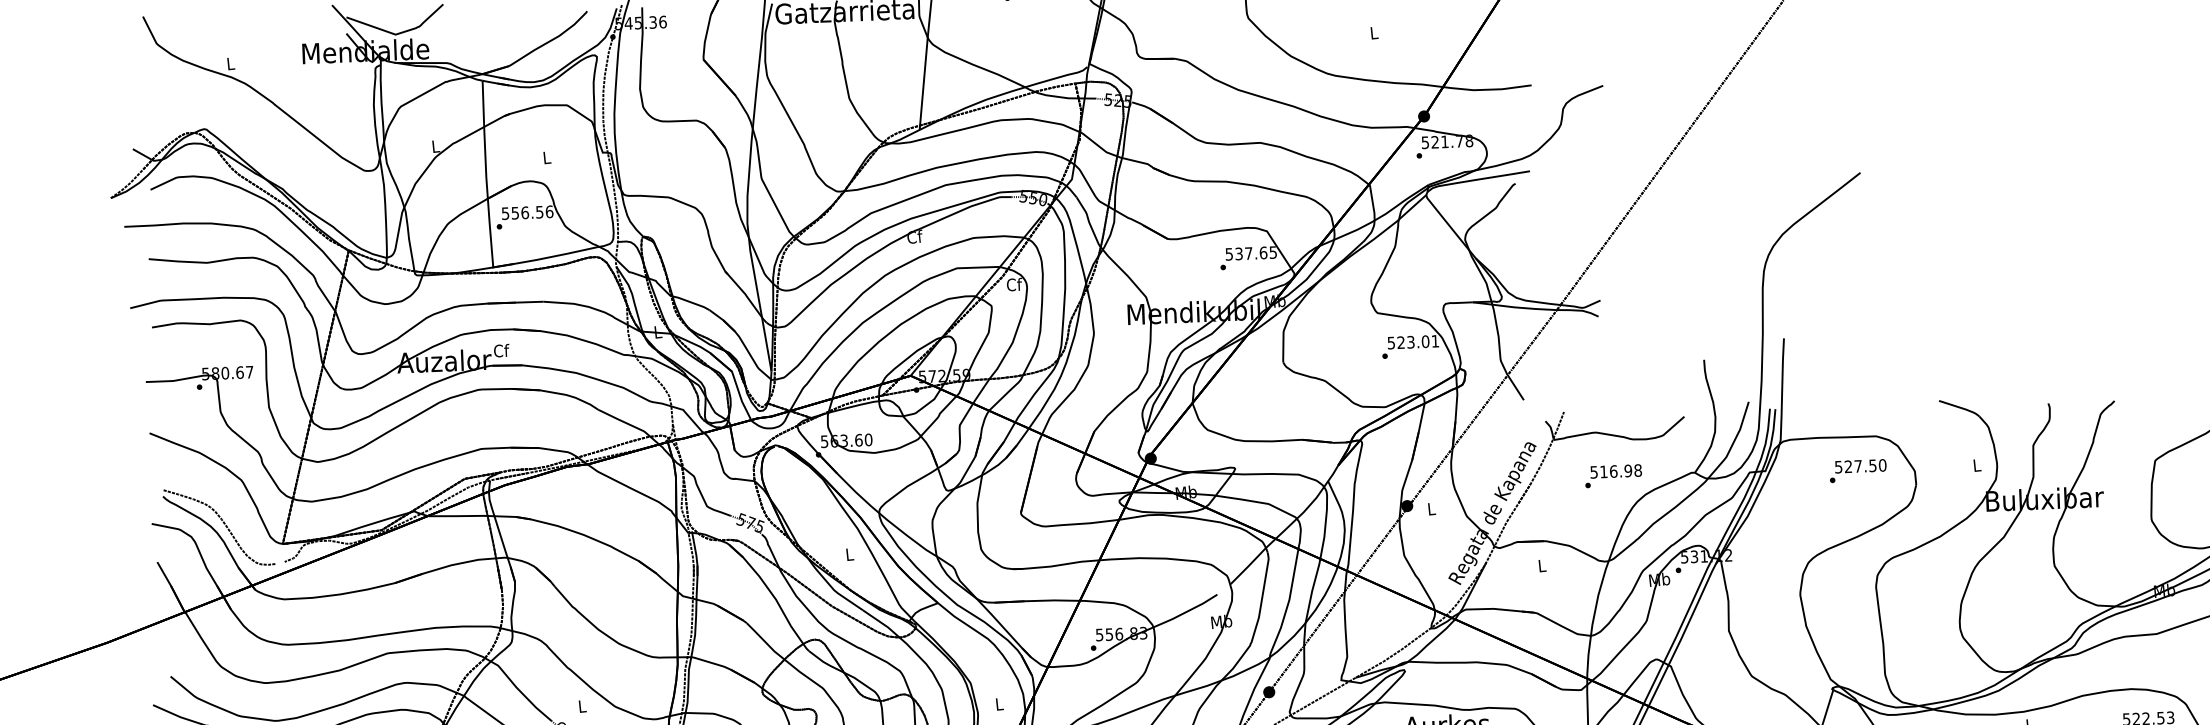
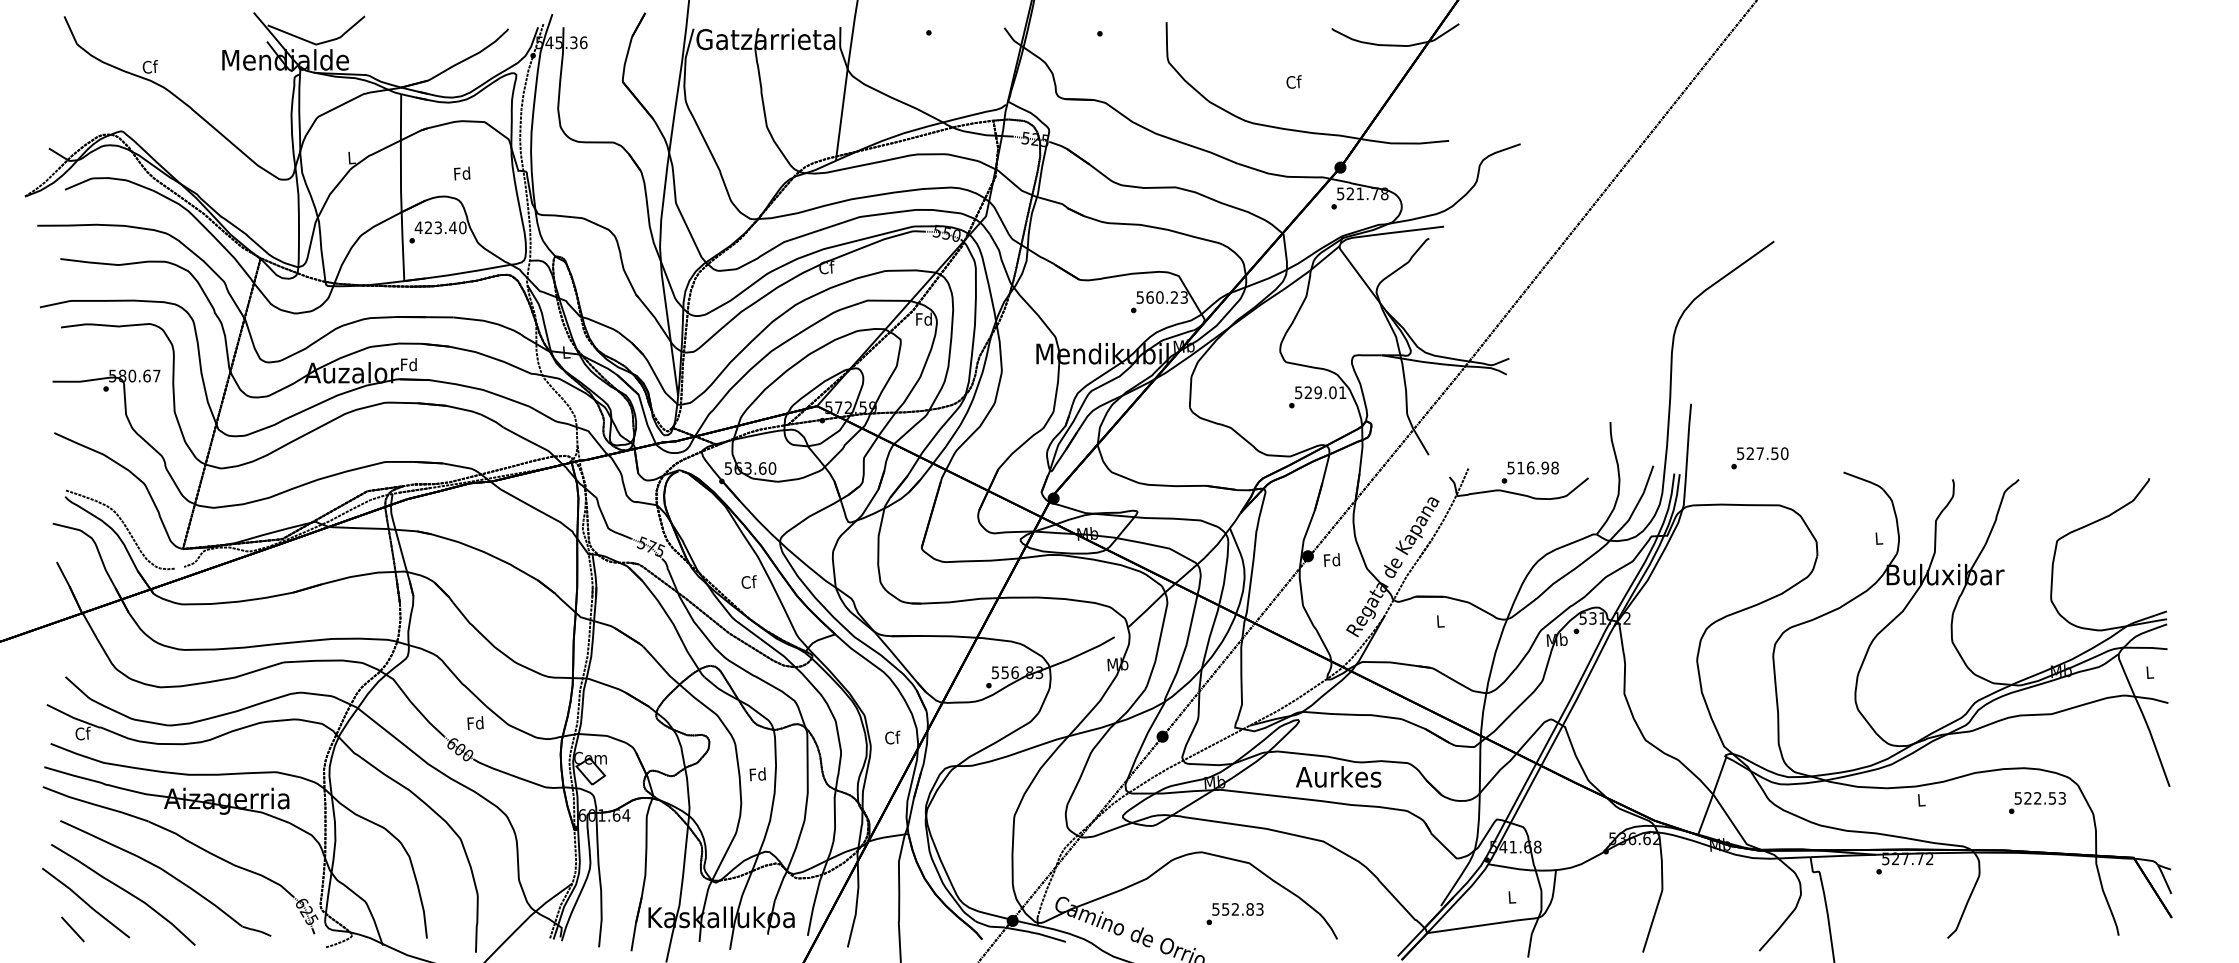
text: (1373, 32) -> (1293, 81), L -> Cf
text: (230, 63) -> (149, 66), L -> Cf
text: (547, 157) -> (462, 173), L -> Fd
text: (527, 212) -> (440, 227), 556.56 -> 423.40
text: (1255, 253) -> (1166, 297), 537.65 -> 560.23
text: (1014, 283) -> (924, 318), Cf -> Fd
text: (1411, 342) -> (1318, 392), 523.01 -> 529.01
text: (501, 350) -> (409, 364), Cf -> Fd
text: (1857, 471) -> (1759, 458), moved
text: (1612, 476) -> (1529, 472), moved
text: (1430, 508) -> (1331, 559), L -> Fd
text: (849, 553) -> (748, 581), L -> Cf
text: (999, 703) -> (892, 737), L -> Cf
text: (582, 705) -> (475, 722), L -> Fd

